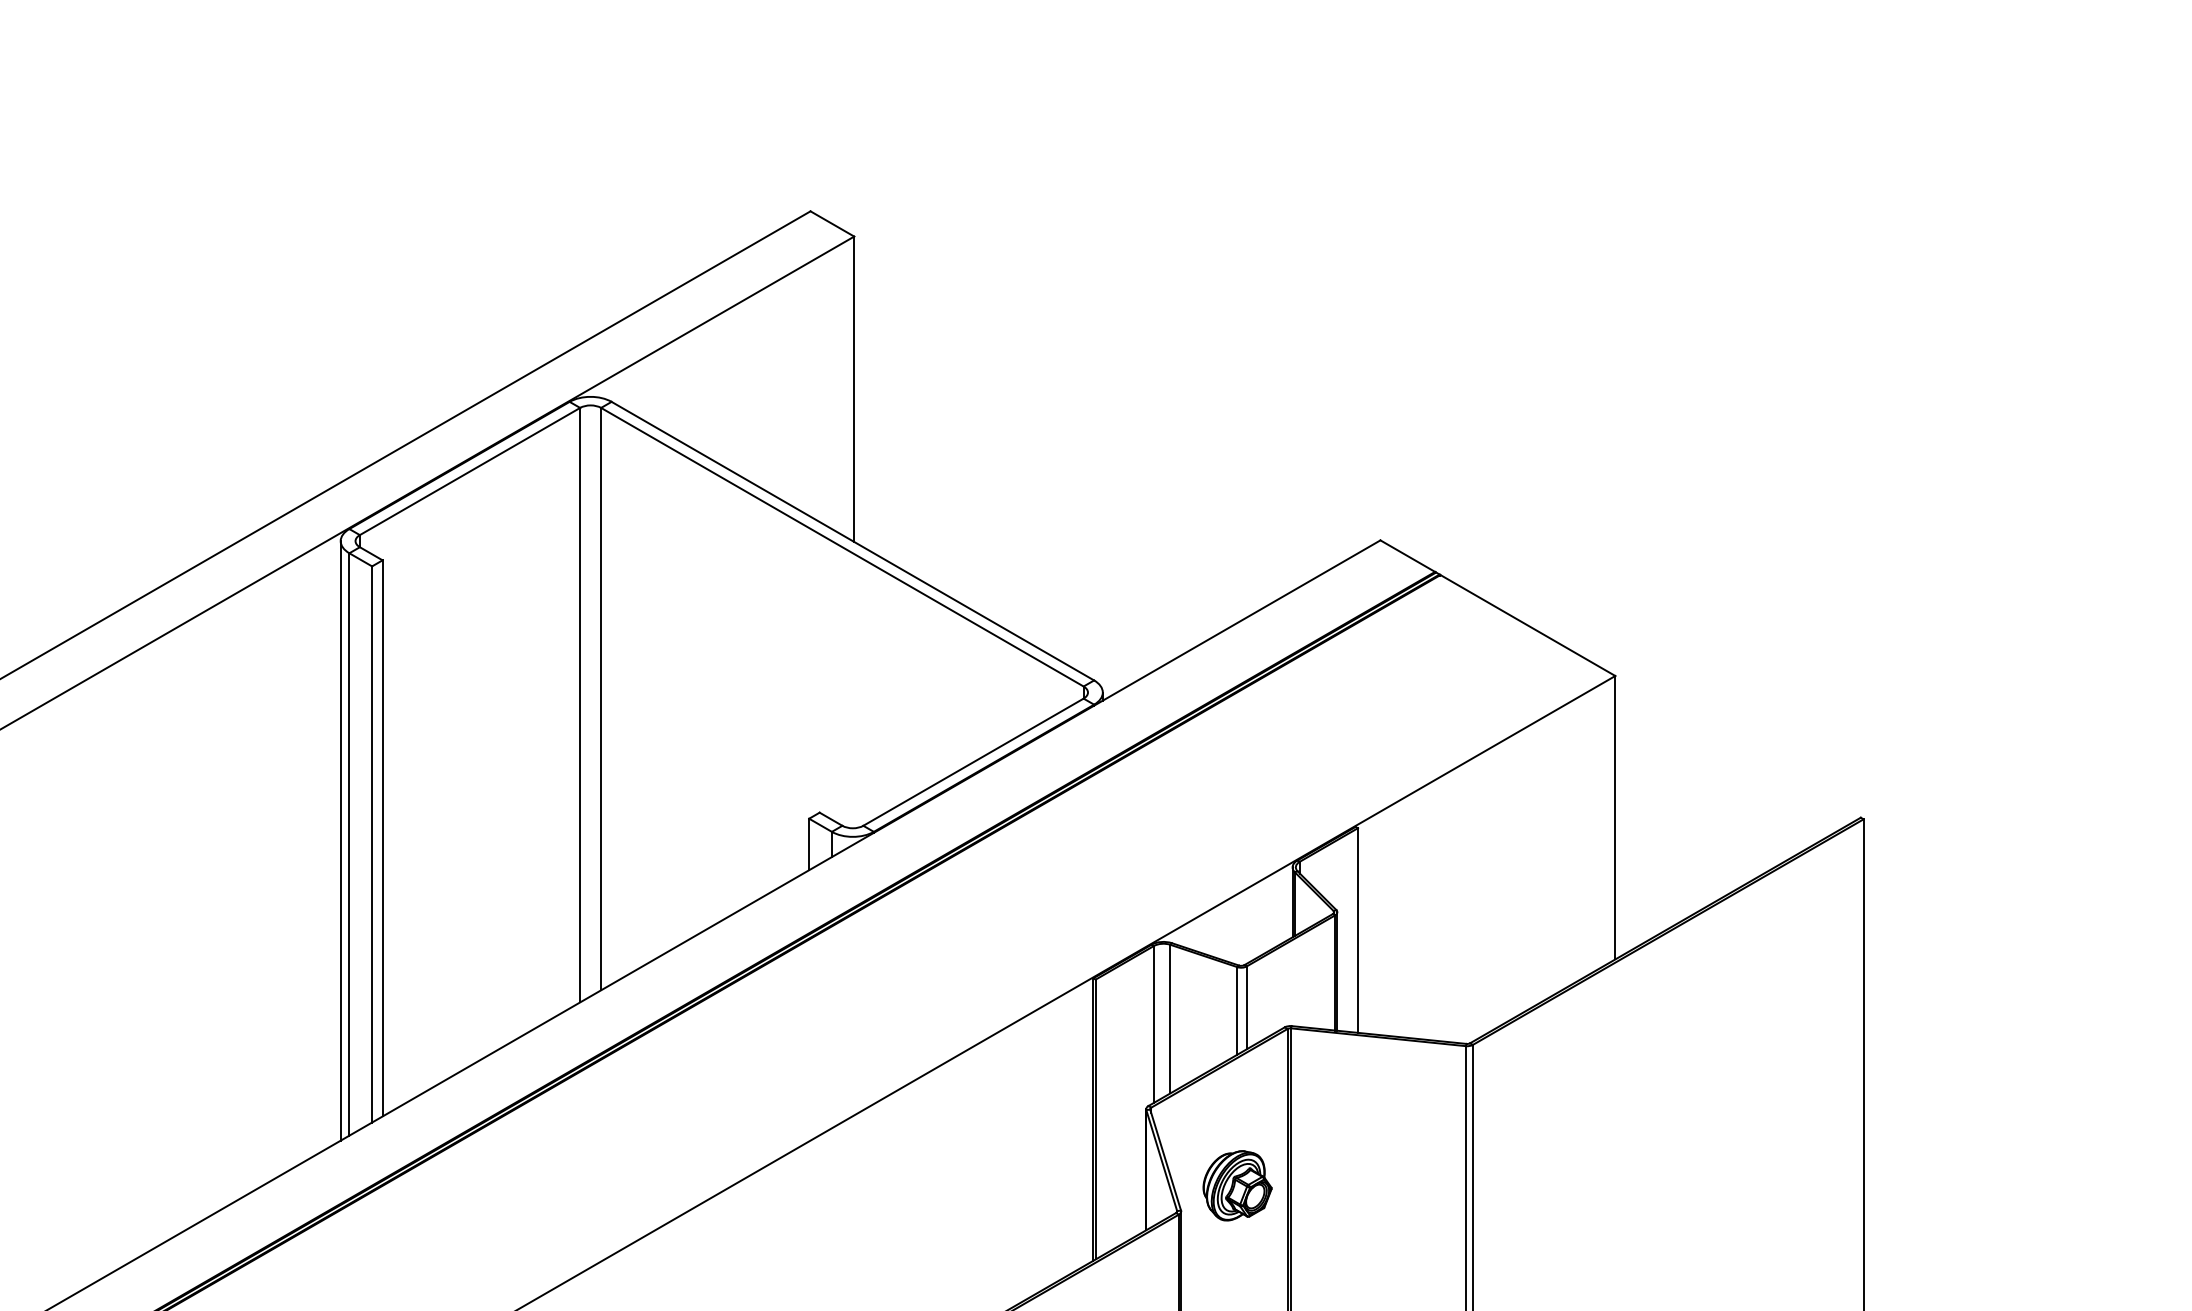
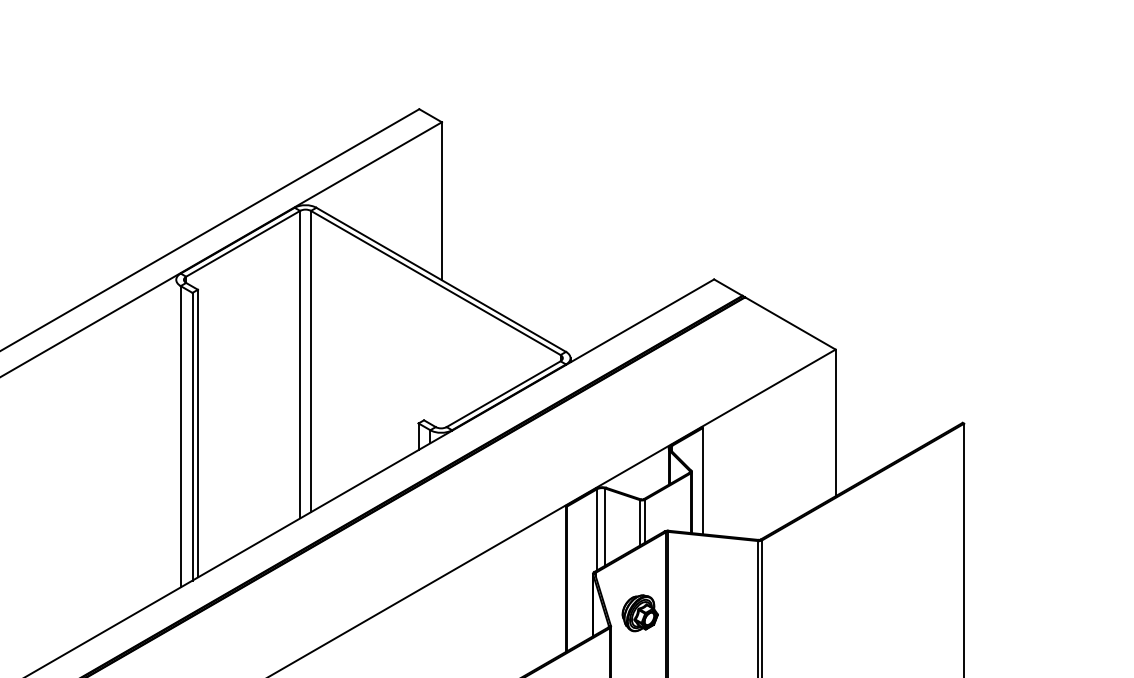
line: (341, 840) -> (176, 434), removed

